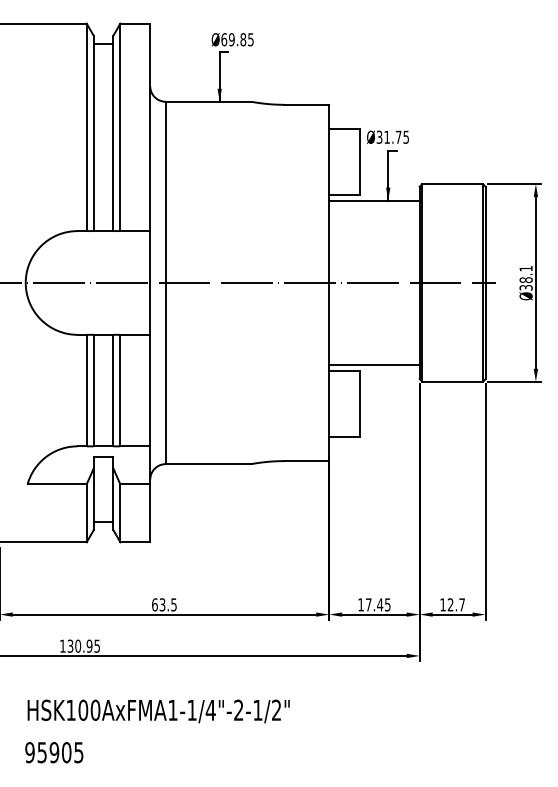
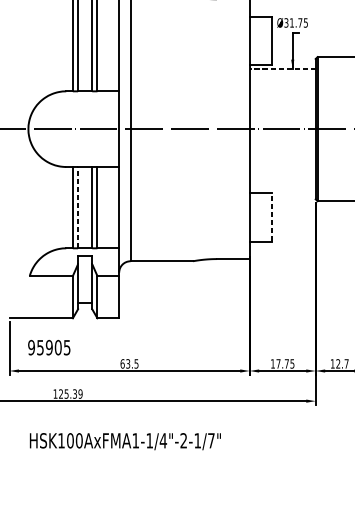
line: (373, 200) -> (282, 69), solid -> dashed
line: (374, 365) -> (282, 189), removed
line: (93, 390) -> (77, 207), solid -> dashed
line: (360, 404) -> (272, 217), solid -> dashed
text: (380, 604) -> (287, 363), 17.45 -> 17.75
text: (83, 645) -> (70, 393), 130.95 -> 125.39
text: (276, 709) -> (211, 440), HSK100AxFMA1-1/4"-2-1/2" -> HSK100AxFMA1-1/4"-2-1/7"
text: (54, 752) -> (49, 347), moved

